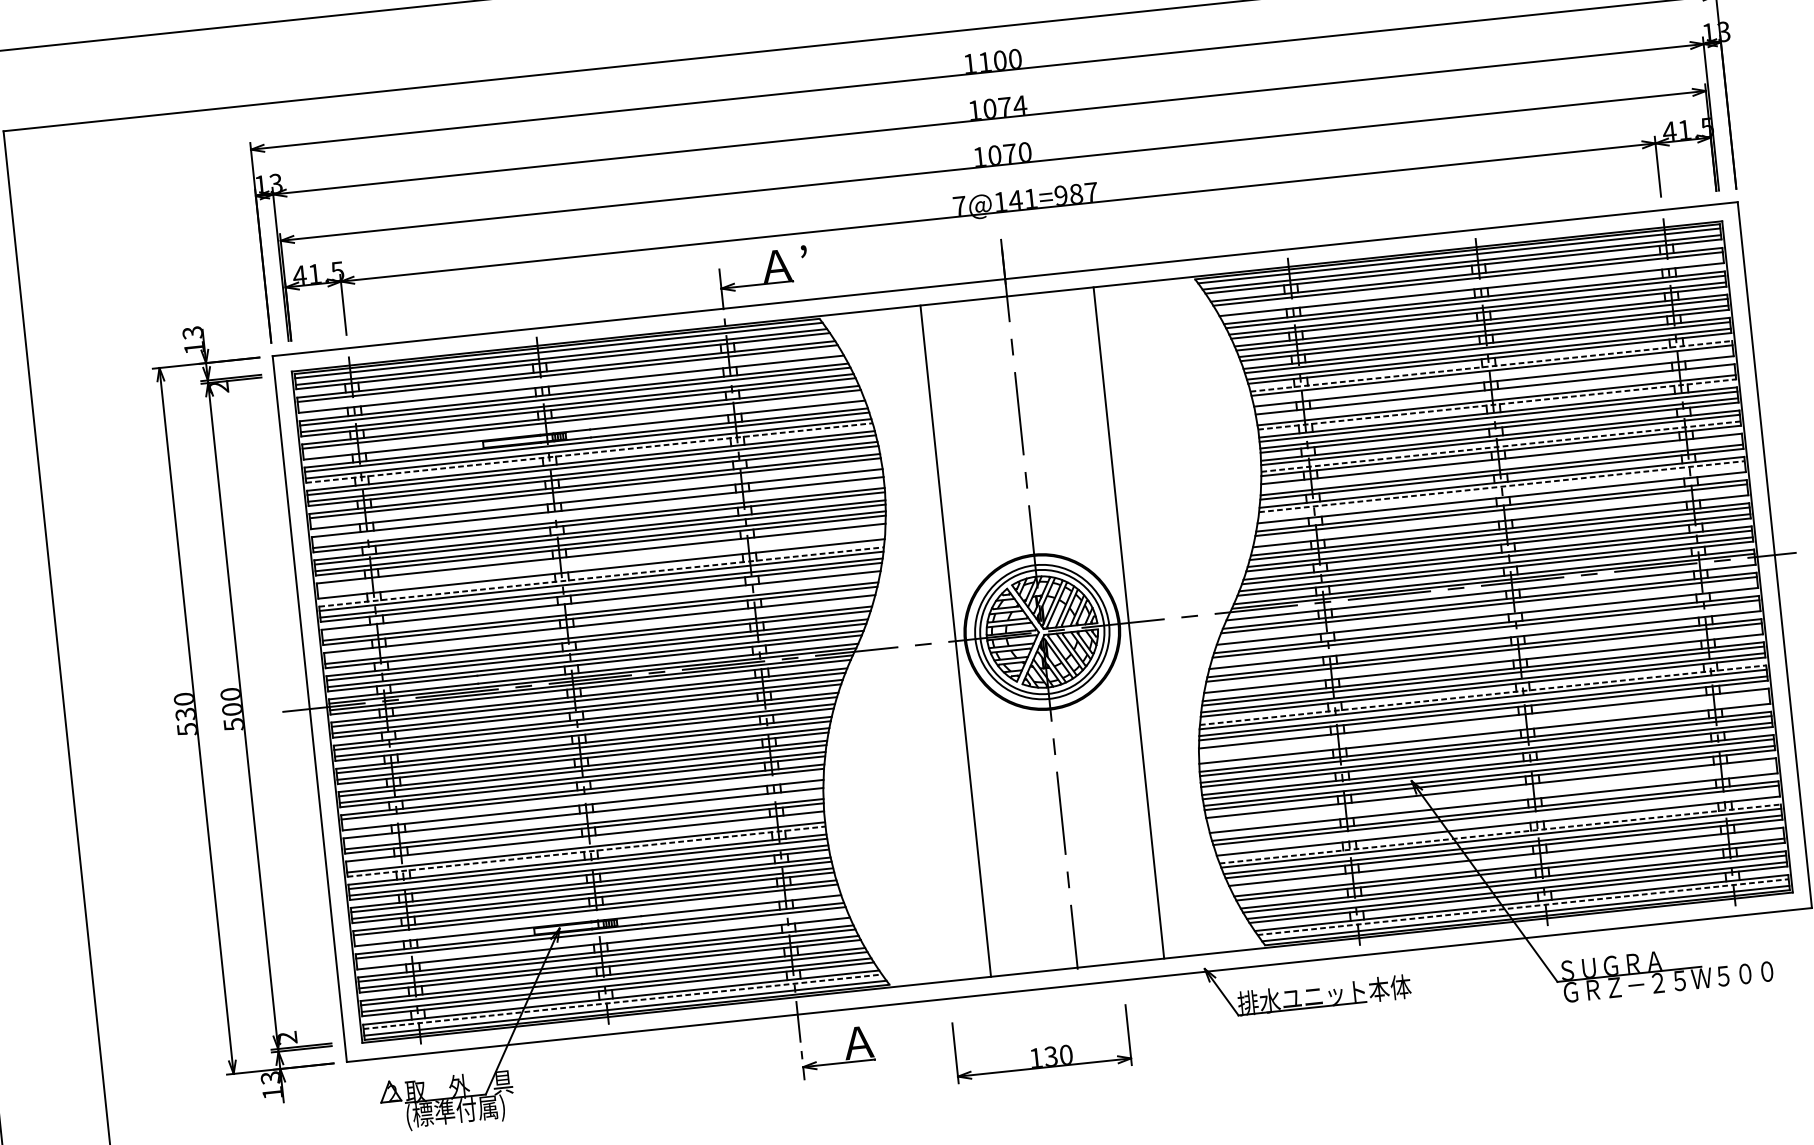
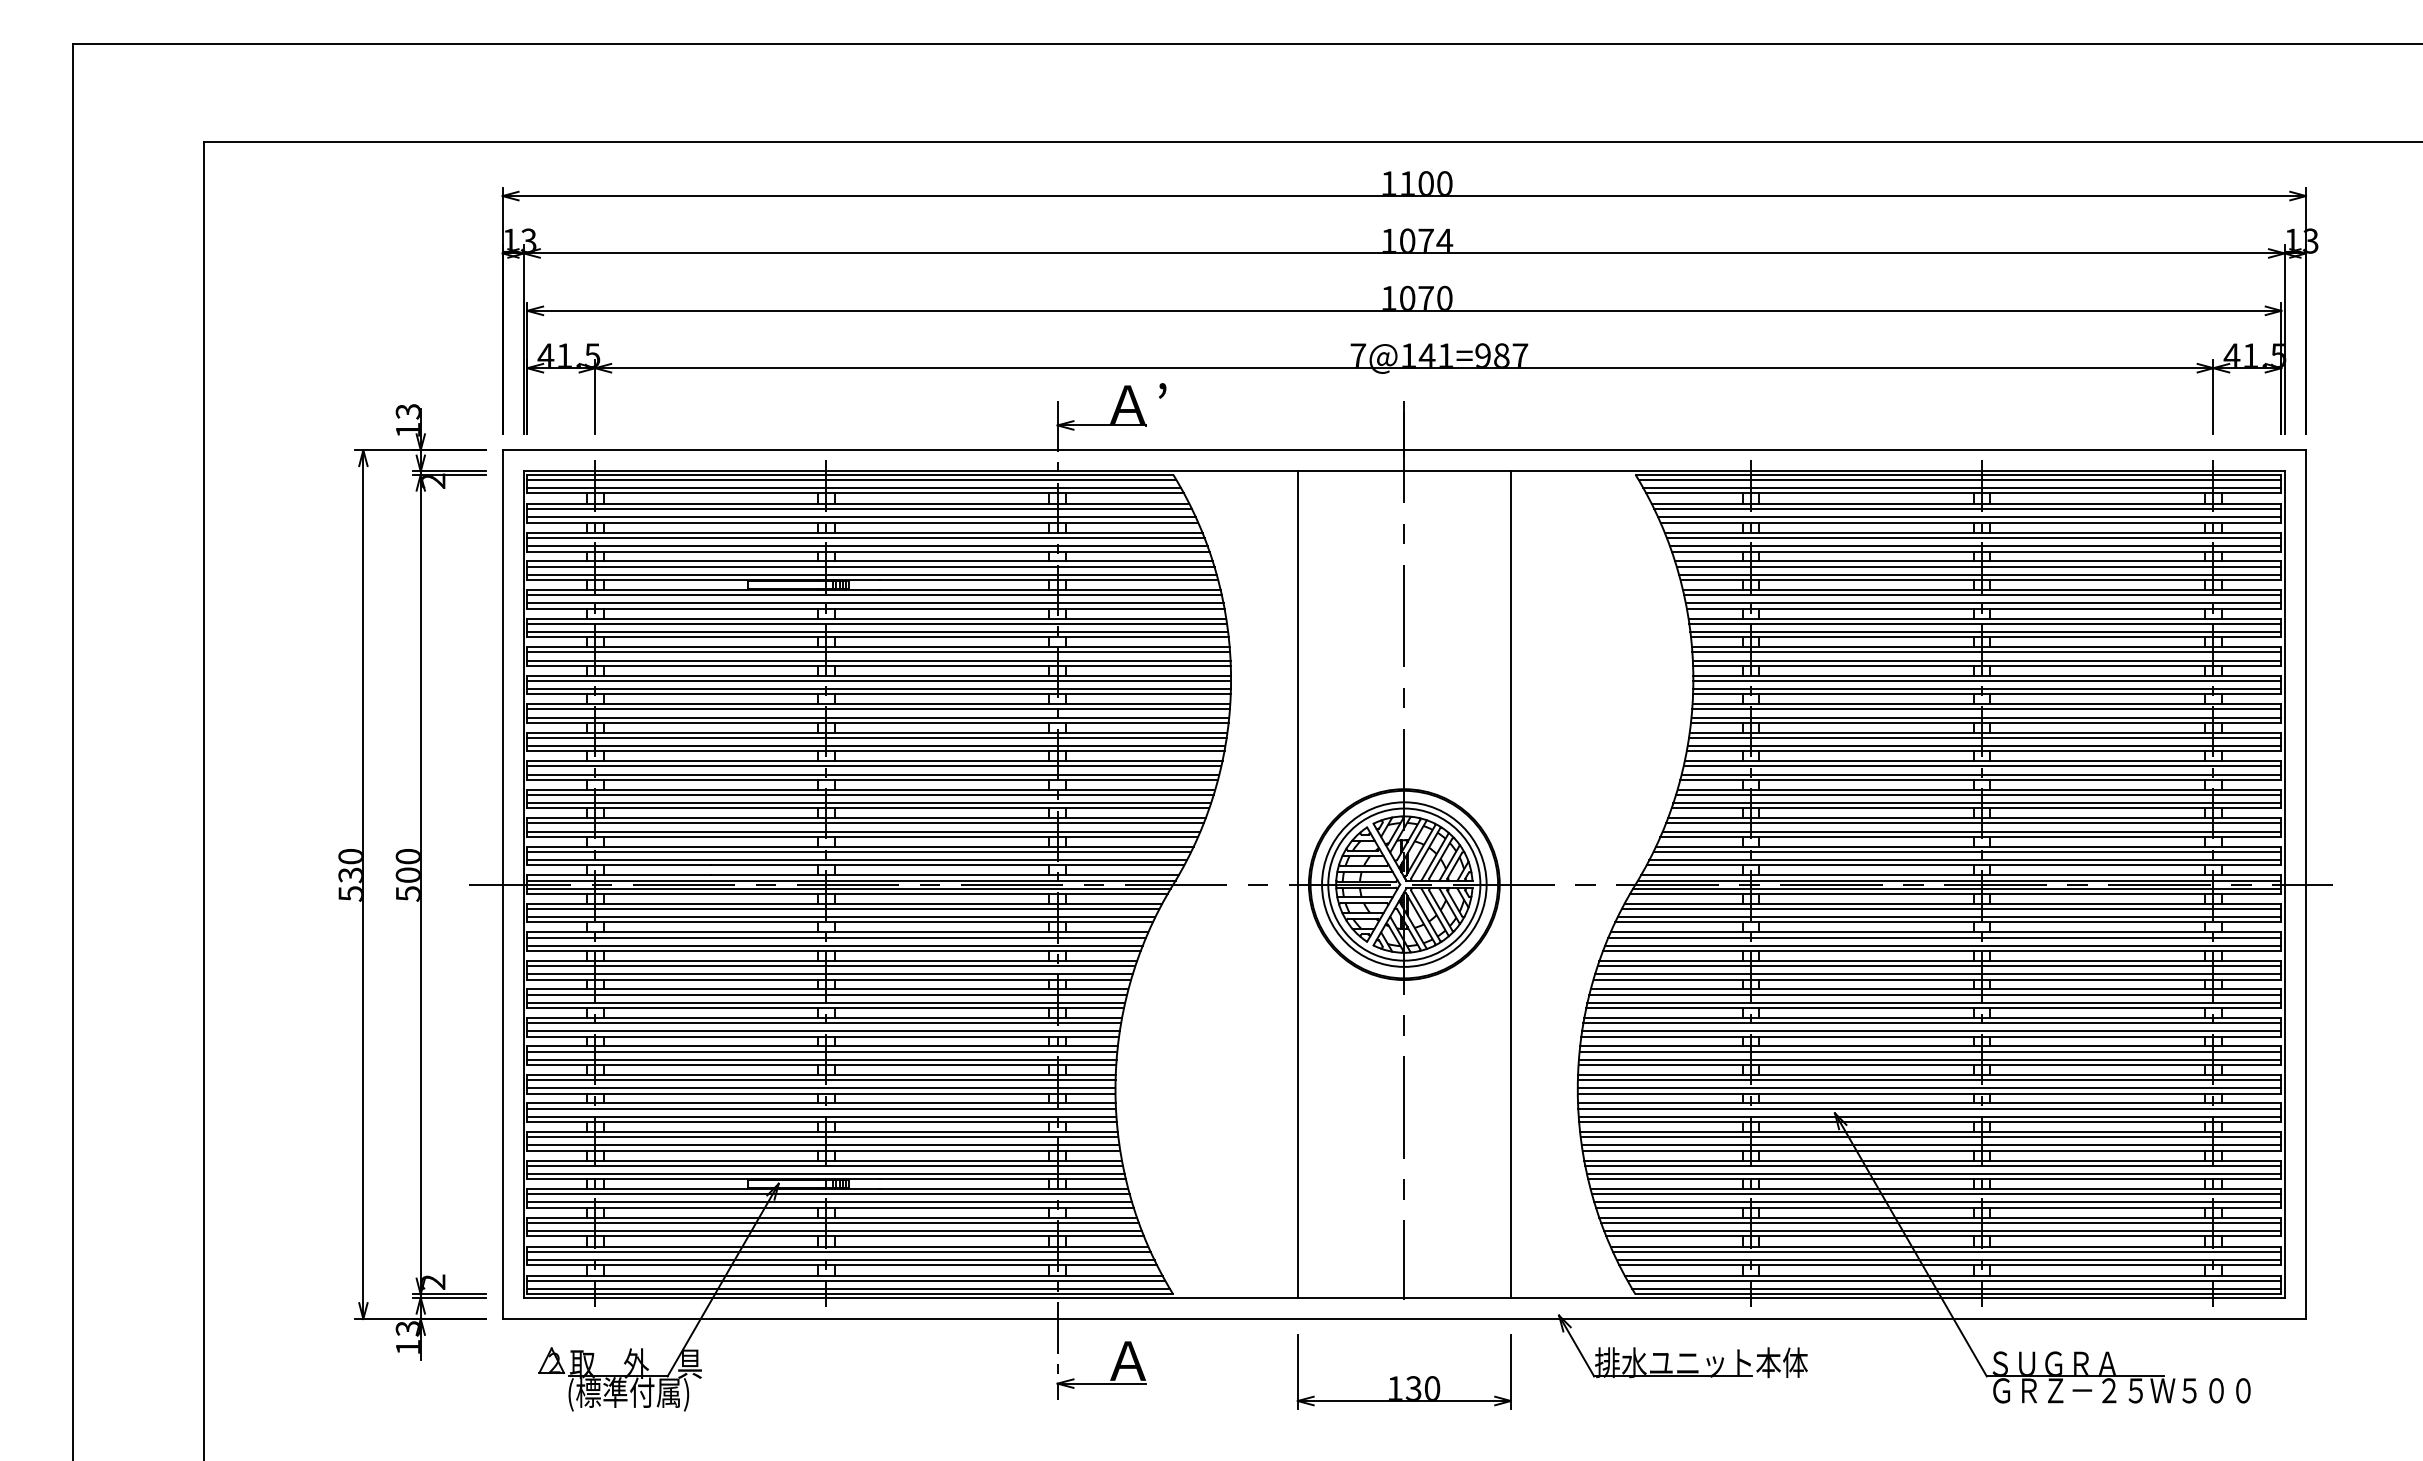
line: (1470, 285) -> (1969, 517), added
line: (1491, 366) -> (1985, 618), dashed -> solid
line: (1492, 376) -> (1985, 631), added
line: (569, 380) -> (861, 517), added
line: (1495, 393) -> (1986, 652), added
line: (1497, 404) -> (1987, 665), dashed -> solid
line: (582, 425) -> (871, 574), added
line: (1501, 446) -> (1986, 717), dashed -> solid
line: (589, 452) -> (875, 608), dashed -> solid
line: (1501, 463) -> (1984, 737), added
line: (1501, 486) -> (1982, 766), dashed -> solid
line: (1501, 493) -> (1981, 774), added
line: (595, 494) -> (878, 660), added
line: (598, 511) -> (879, 680), added
line: (1501, 517) -> (1977, 803), added
line: (600, 557) -> (876, 737), added
line: (601, 564) -> (876, 746), added
line: (601, 577) -> (874, 761), dashed -> solid
line: (1492, 588) -> (1957, 888), added
line: (600, 604) -> (870, 794), added
line: (1488, 612) -> (1949, 917), added
line: (599, 628) -> (865, 823), added
line: (1485, 635) -> (1943, 945), added
line: (1483, 659) -> (1938, 974), added
line: (1482, 694) -> (1932, 1017), dashed -> solid
line: (1484, 722) -> (1930, 1051), added
line: (1483, 729) -> (1929, 1059), added
line: (1491, 792) -> (1930, 1137), added
line: (1492, 799) -> (1931, 1145), added
line: (582, 801) -> (823, 1031), added
line: (583, 817) -> (822, 1051), added
line: (1496, 821) -> (1933, 1173), added
line: (1500, 834) -> (1936, 1189), dashed -> solid
line: (585, 840) -> (821, 1080), added
line: (586, 851) -> (821, 1093), dashed -> solid
line: (1507, 860) -> (1941, 1222), added
line: (1523, 907) -> (1954, 1281), dashed -> solid
line: (596, 916) -> (825, 1173), added
line: (602, 939) -> (829, 1202), added
line: (623, 1002) -> (846, 1281), dashed -> solid
part: (1044, 1049) -> (1406, 1378), moved

